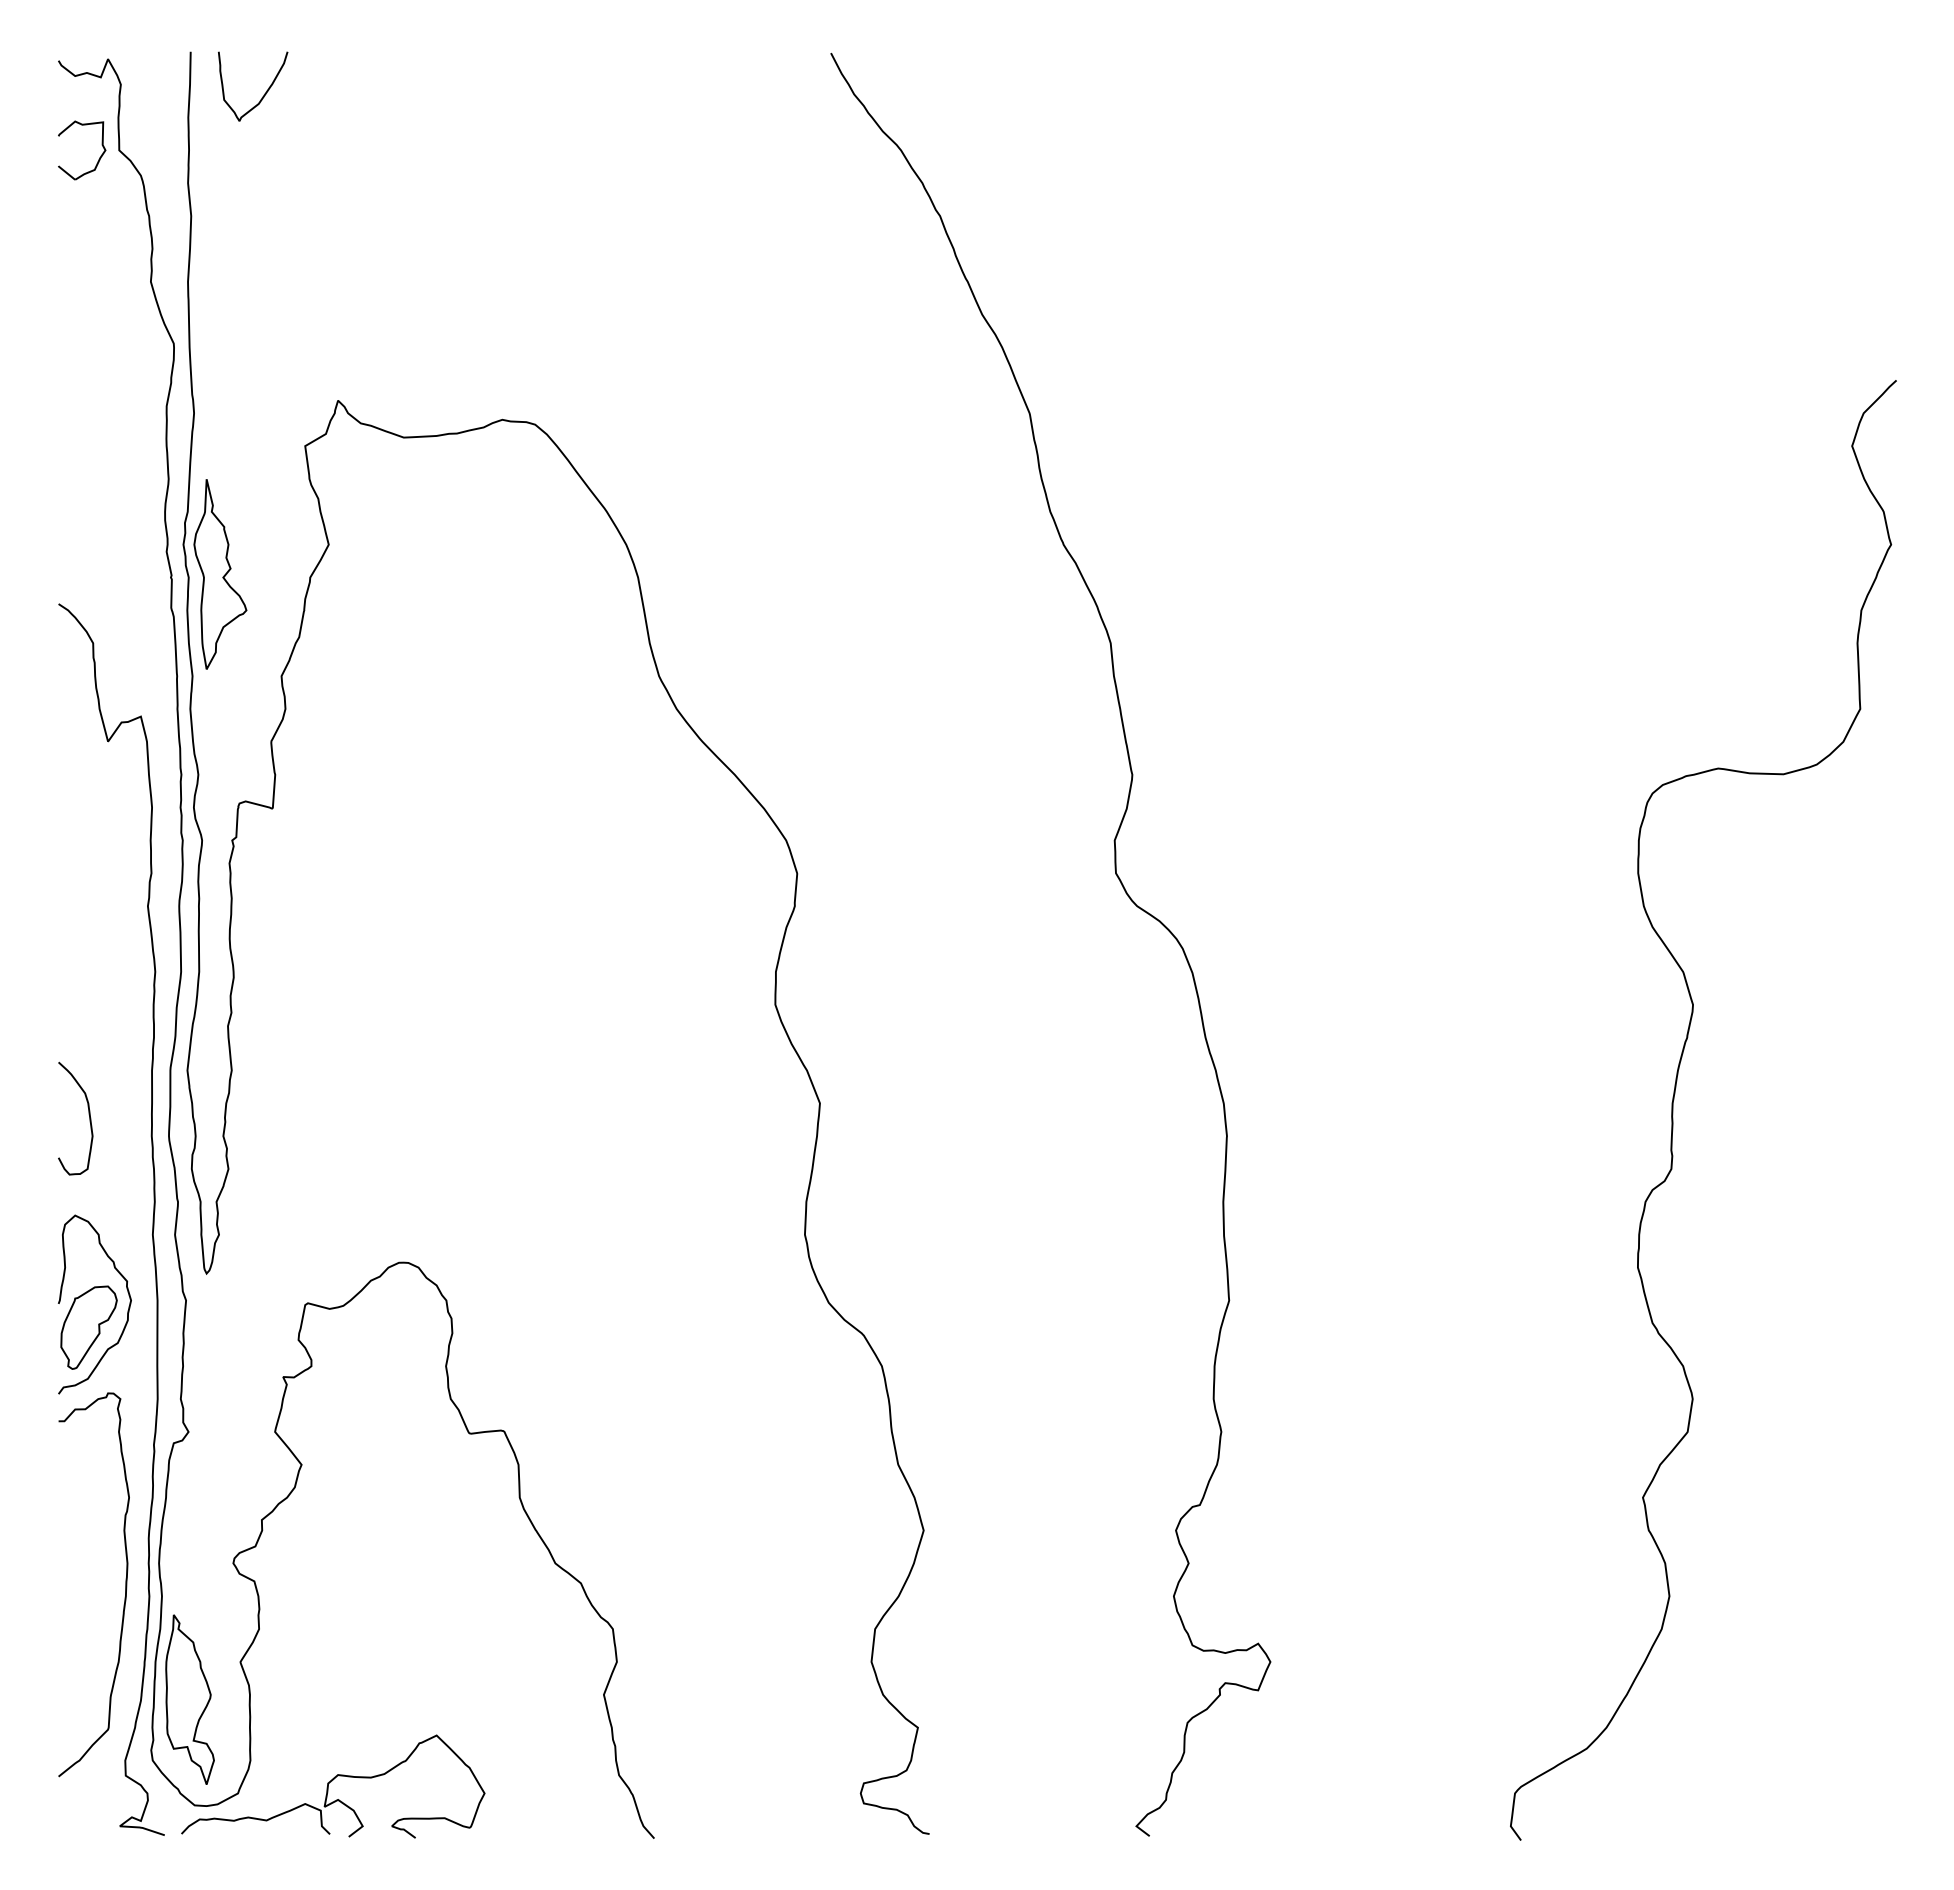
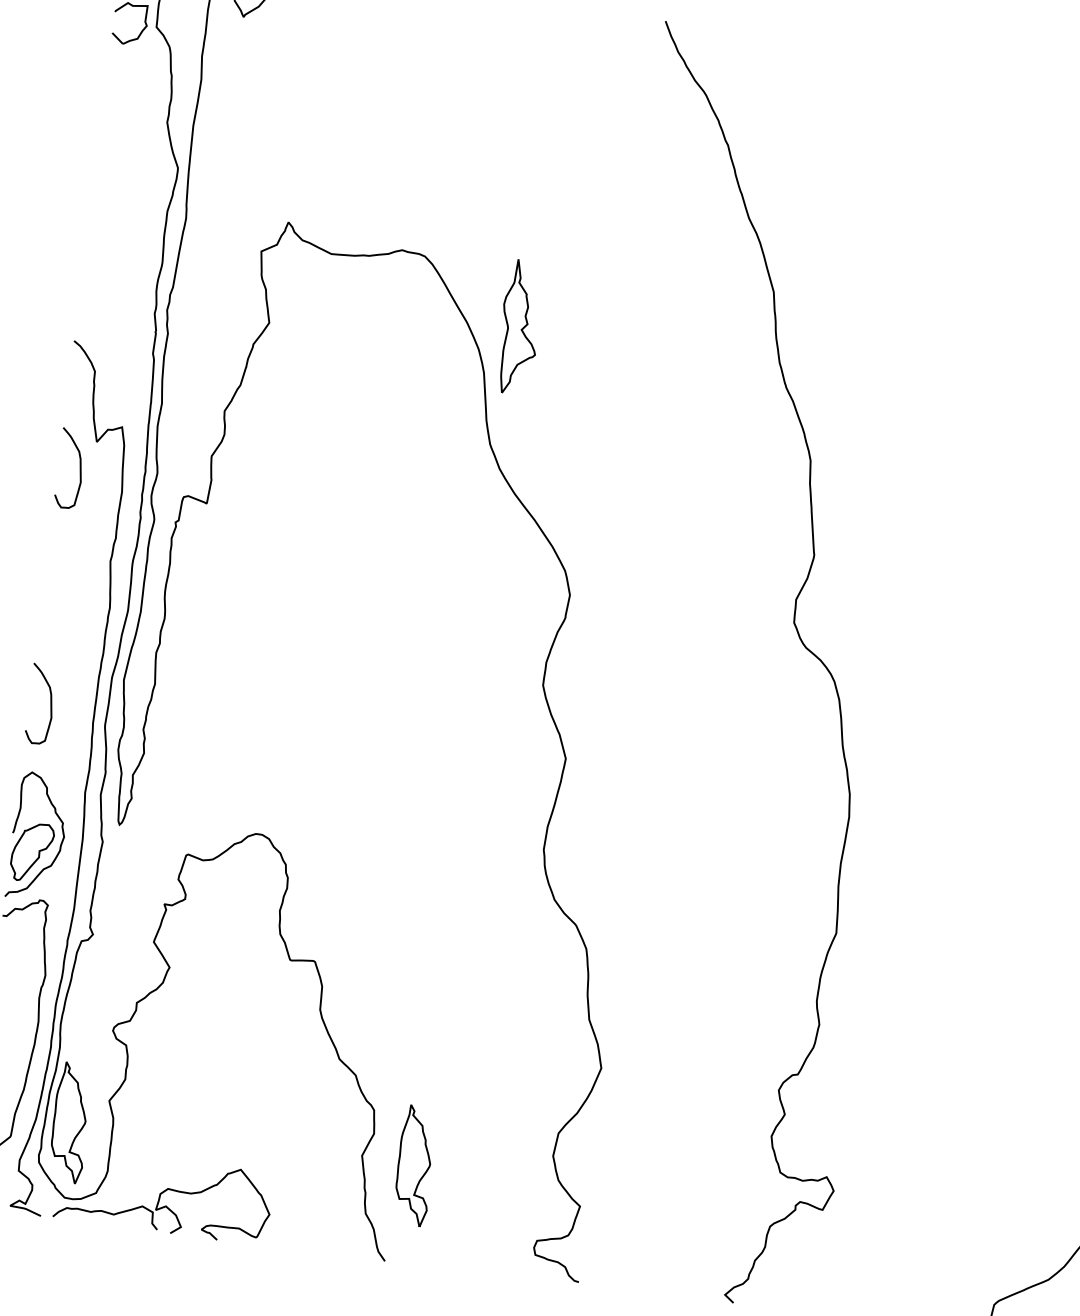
part: (220, 574) -> (519, 327), moved
curve: (88, 779) -> (79, 466), added
part: (679, 1699) -> (414, 1165), added

